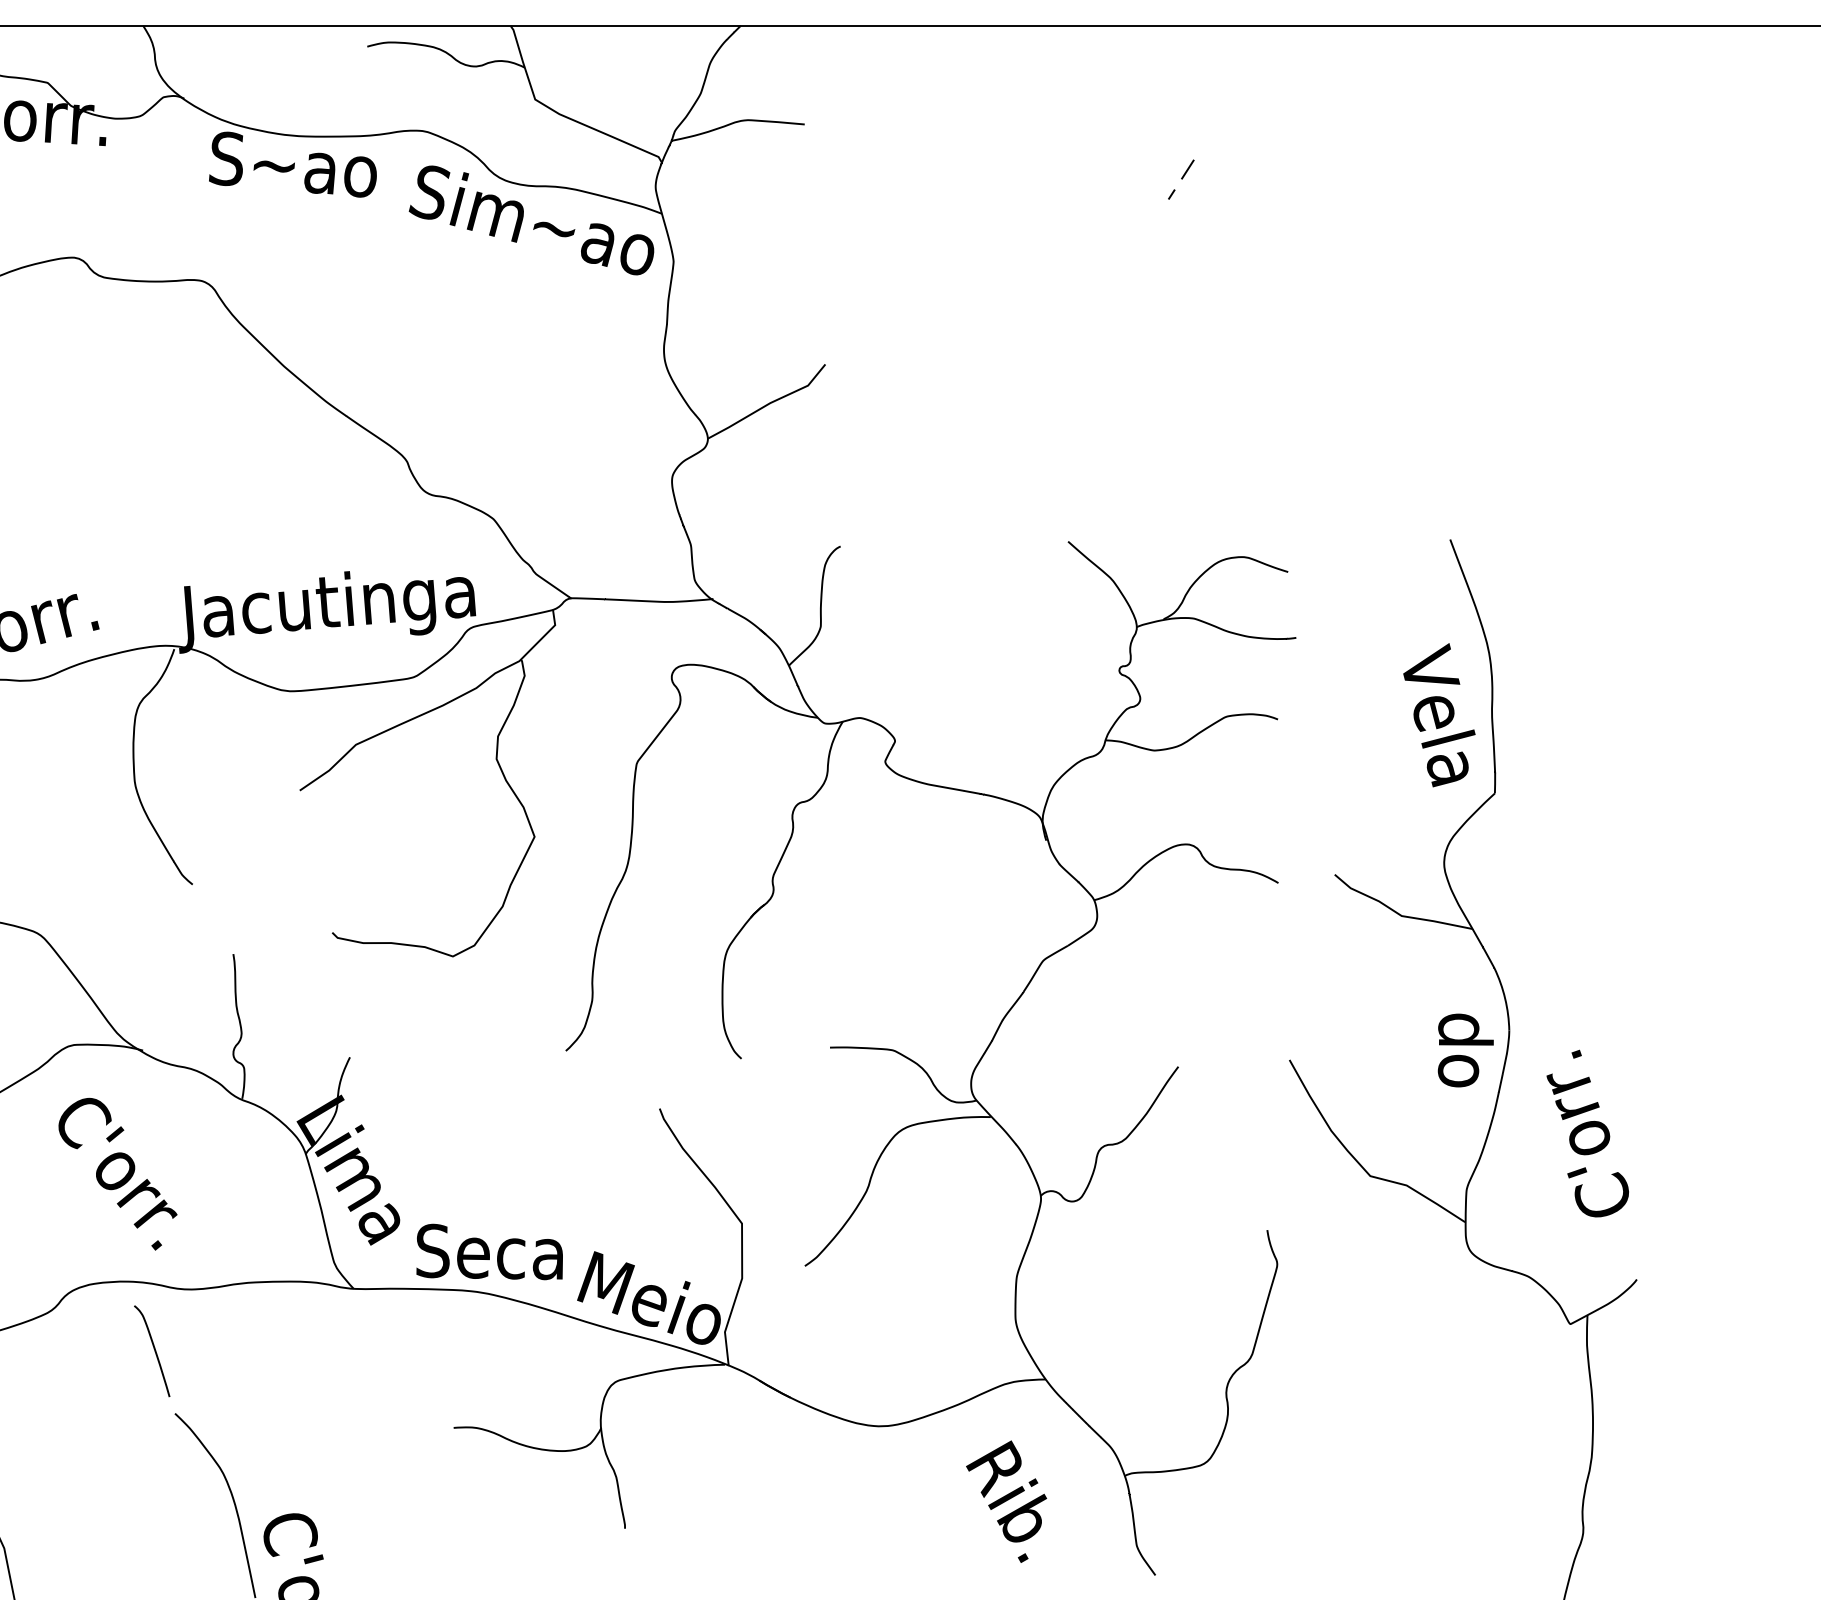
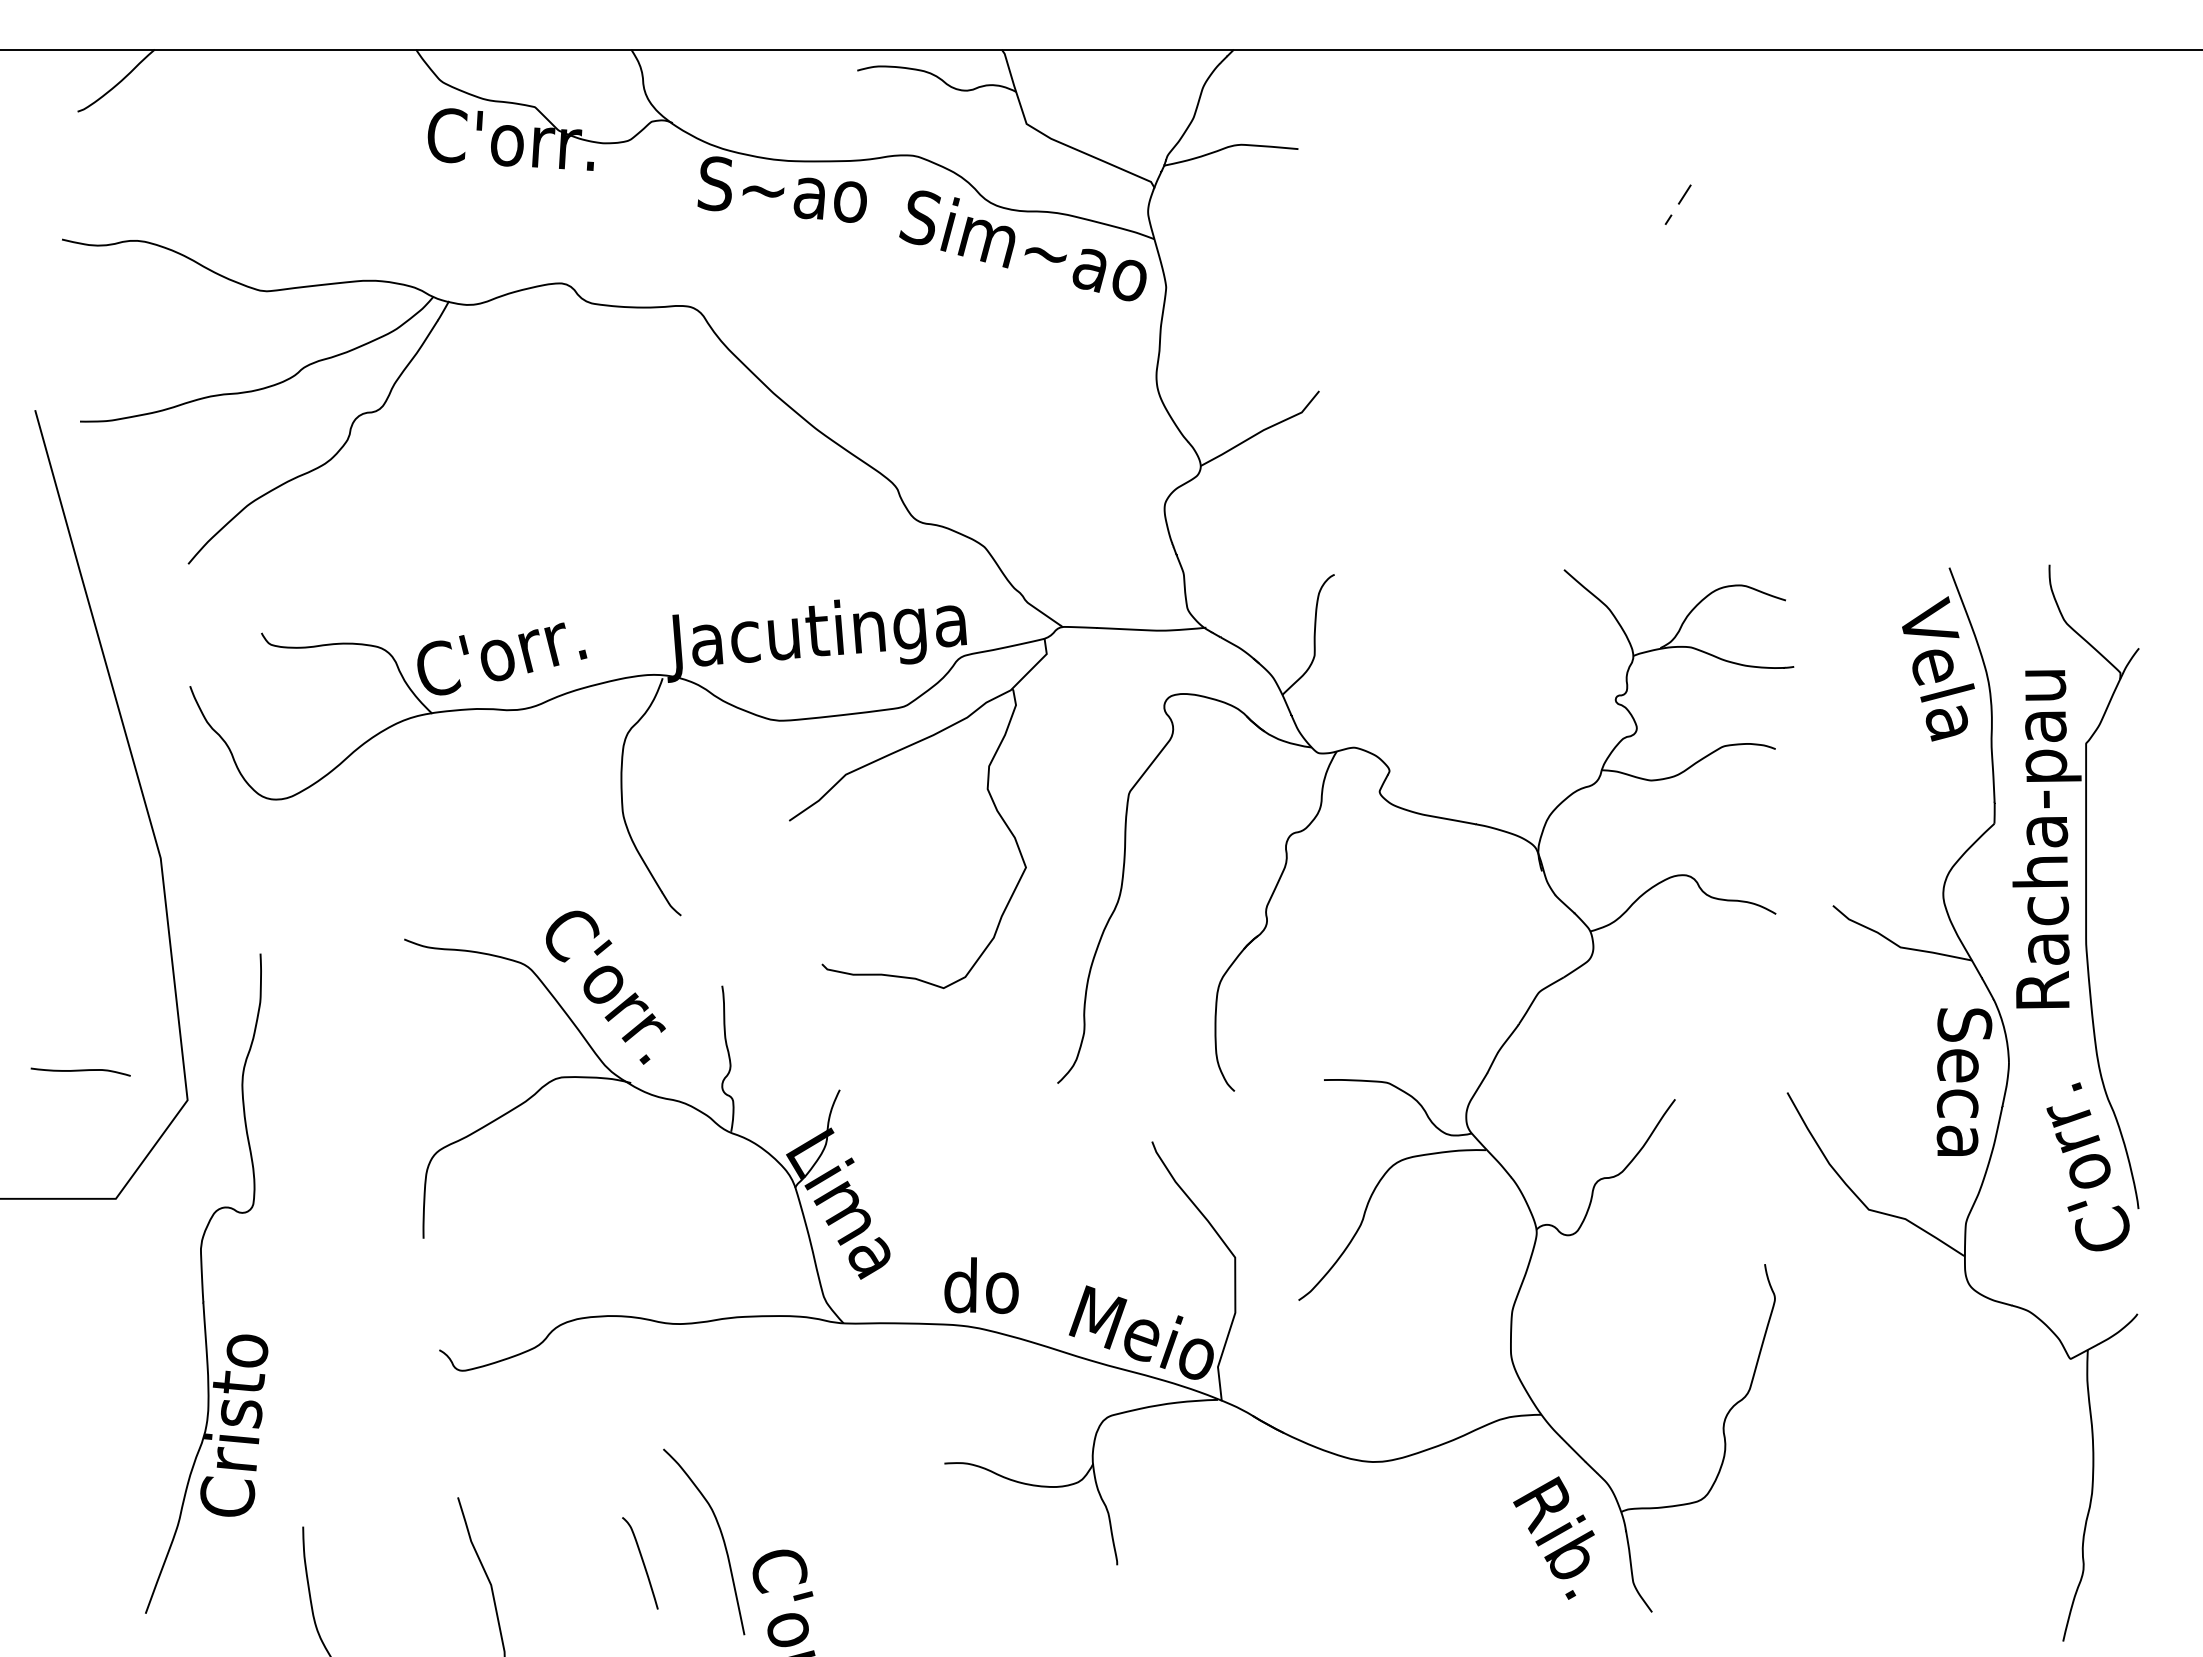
text: (1439, 714) -> (1938, 668), moved
part: (1567, 855) -> (2067, 886), added
text: (1465, 1049) -> (1964, 1081), do -> Seca
text: (117, 1173) -> (605, 987), moved
text: (489, 1251) -> (980, 1285), Seca -> do
curve: (154, 1351) -> (642, 1563), moved
text: (1006, 1501) -> (1553, 1537), moved

